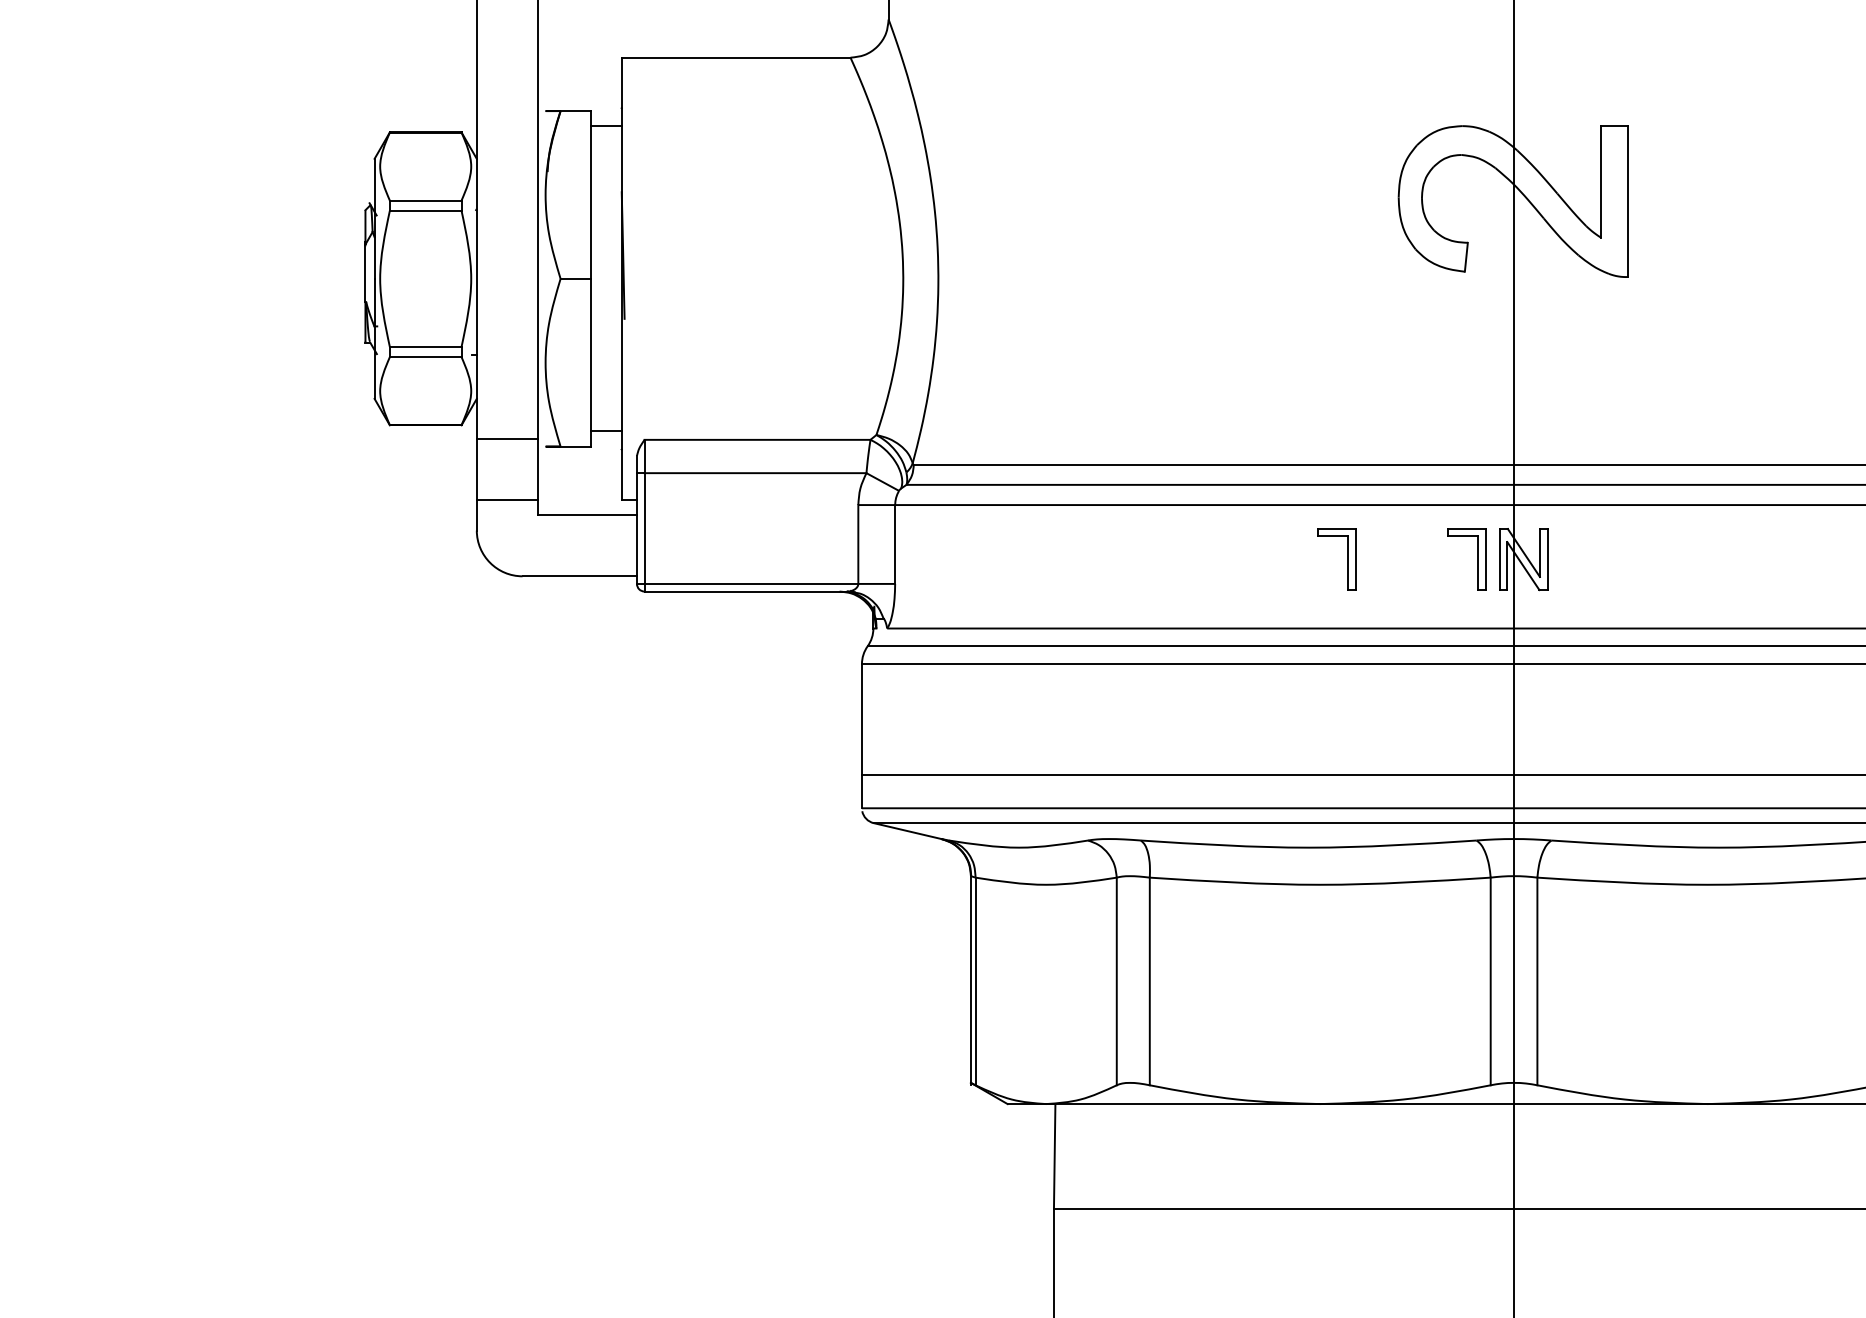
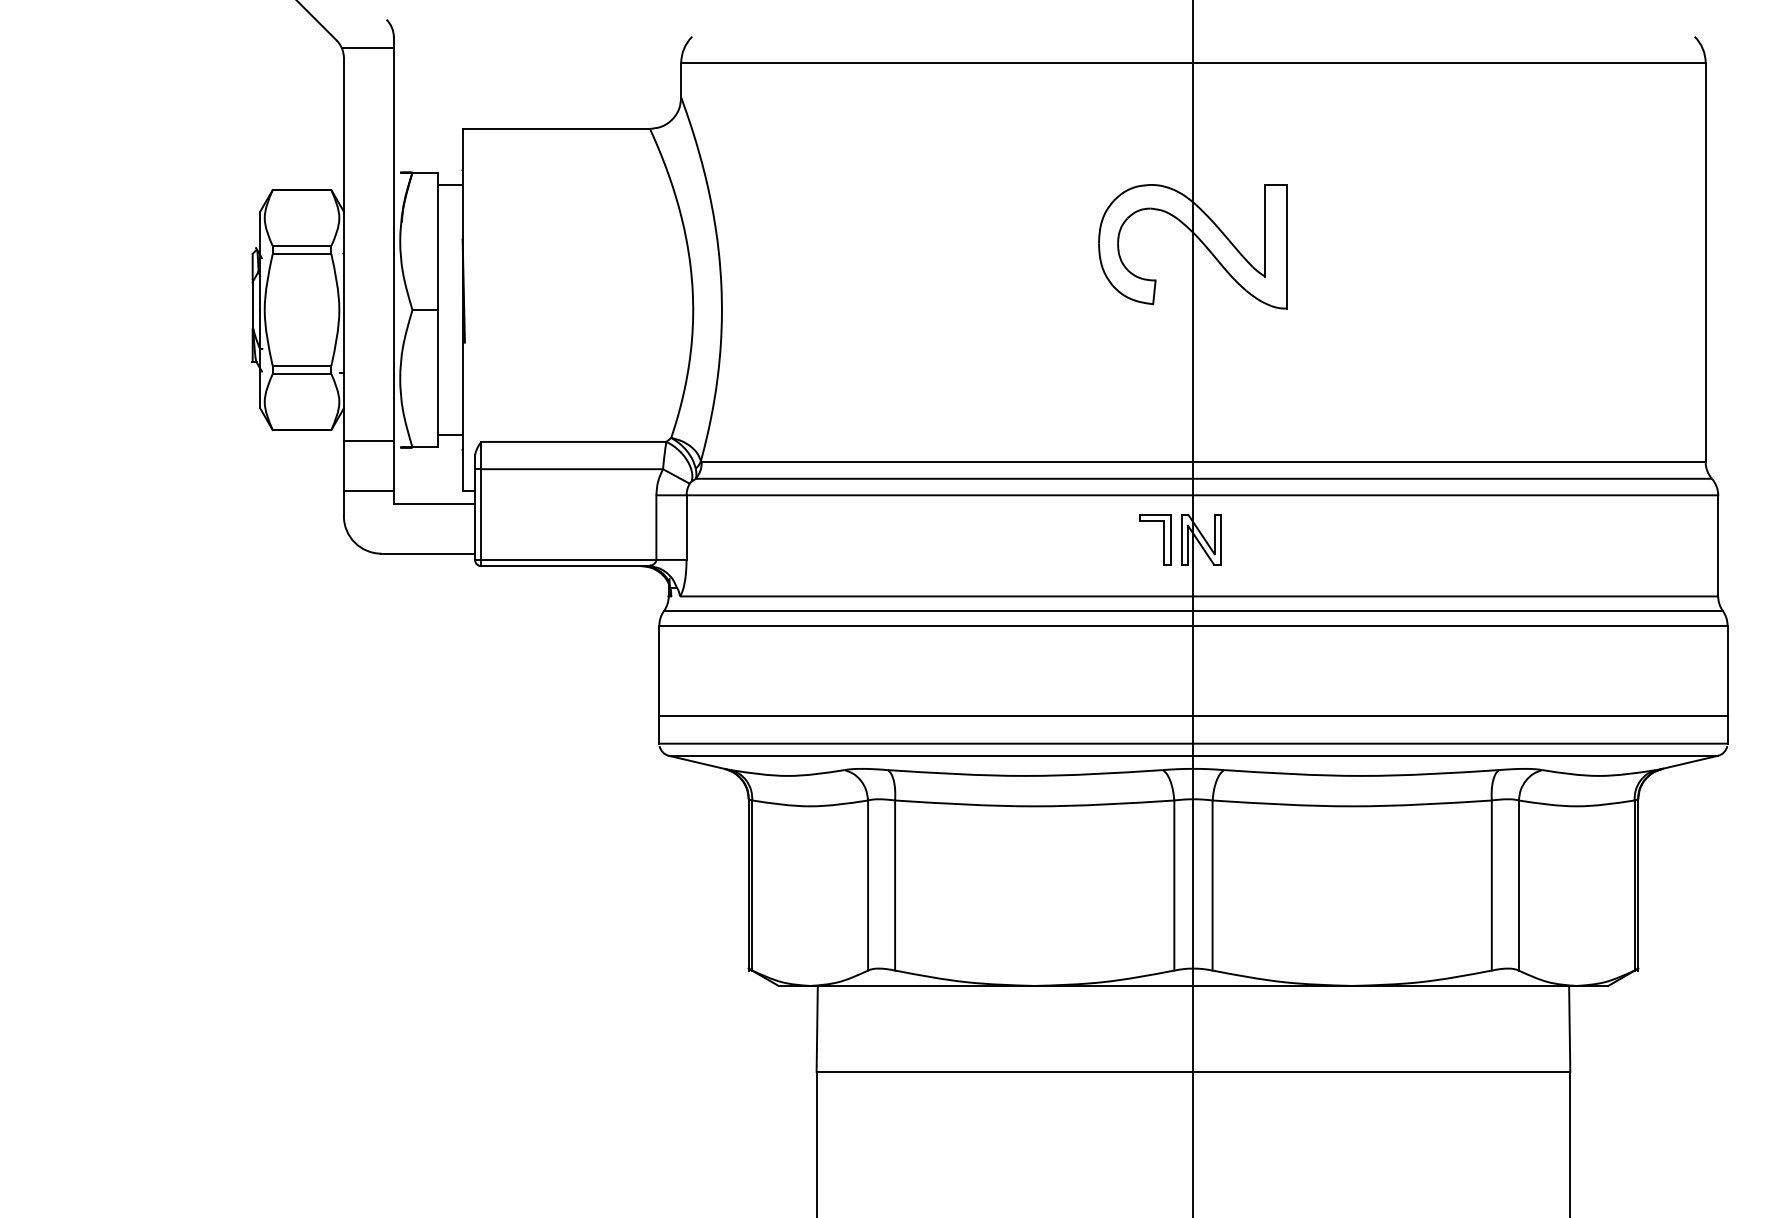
part: (1346, 558) -> (1056, 539), removed

